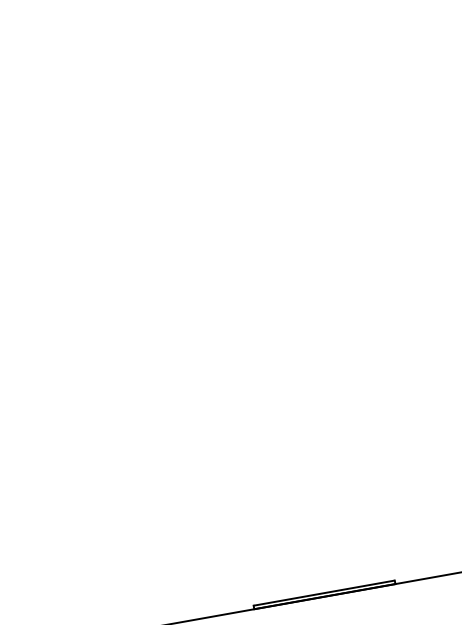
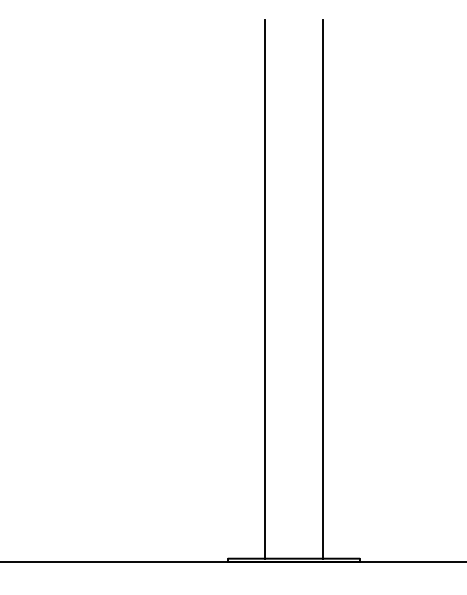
line: (304, 299) -> (323, 288), added
line: (241, 310) -> (264, 288), added

